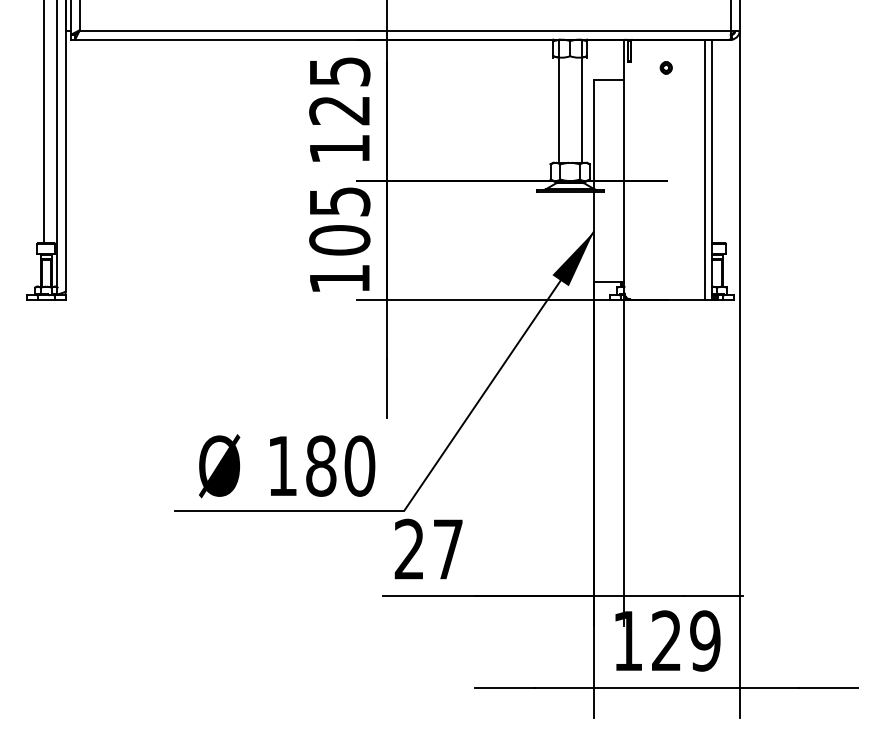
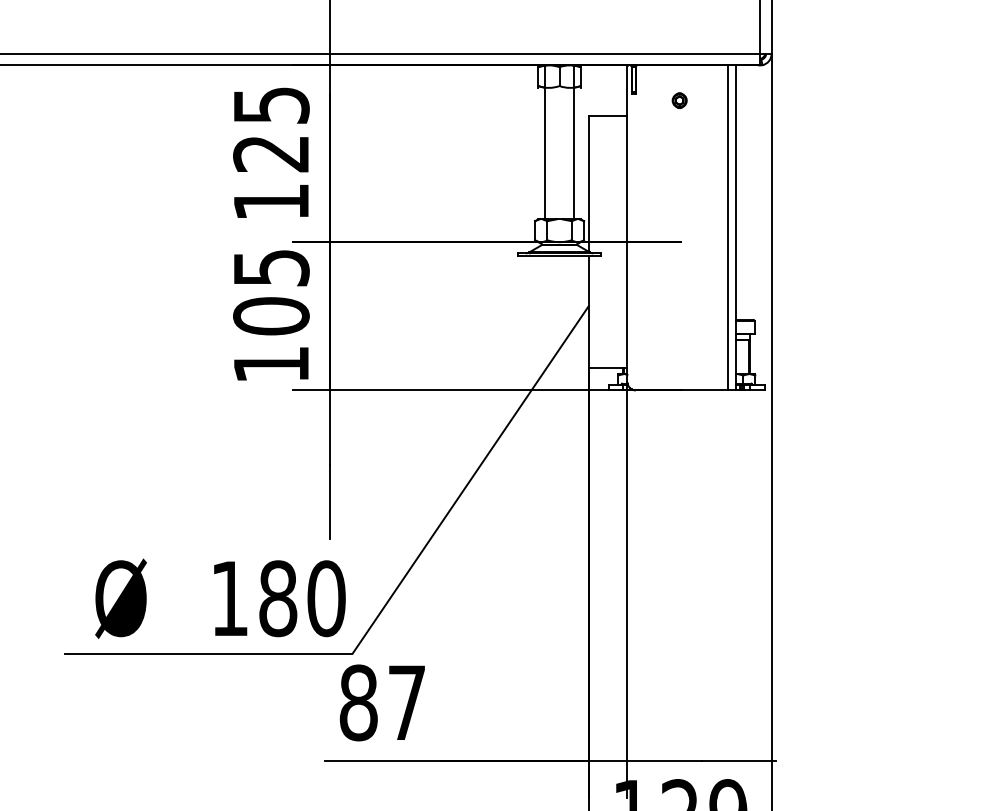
fill: (572, 258) -> (562, 339), removed
text: (322, 465) -> (279, 597), moved
text: (409, 549) -> (358, 702), 27 -> 87

